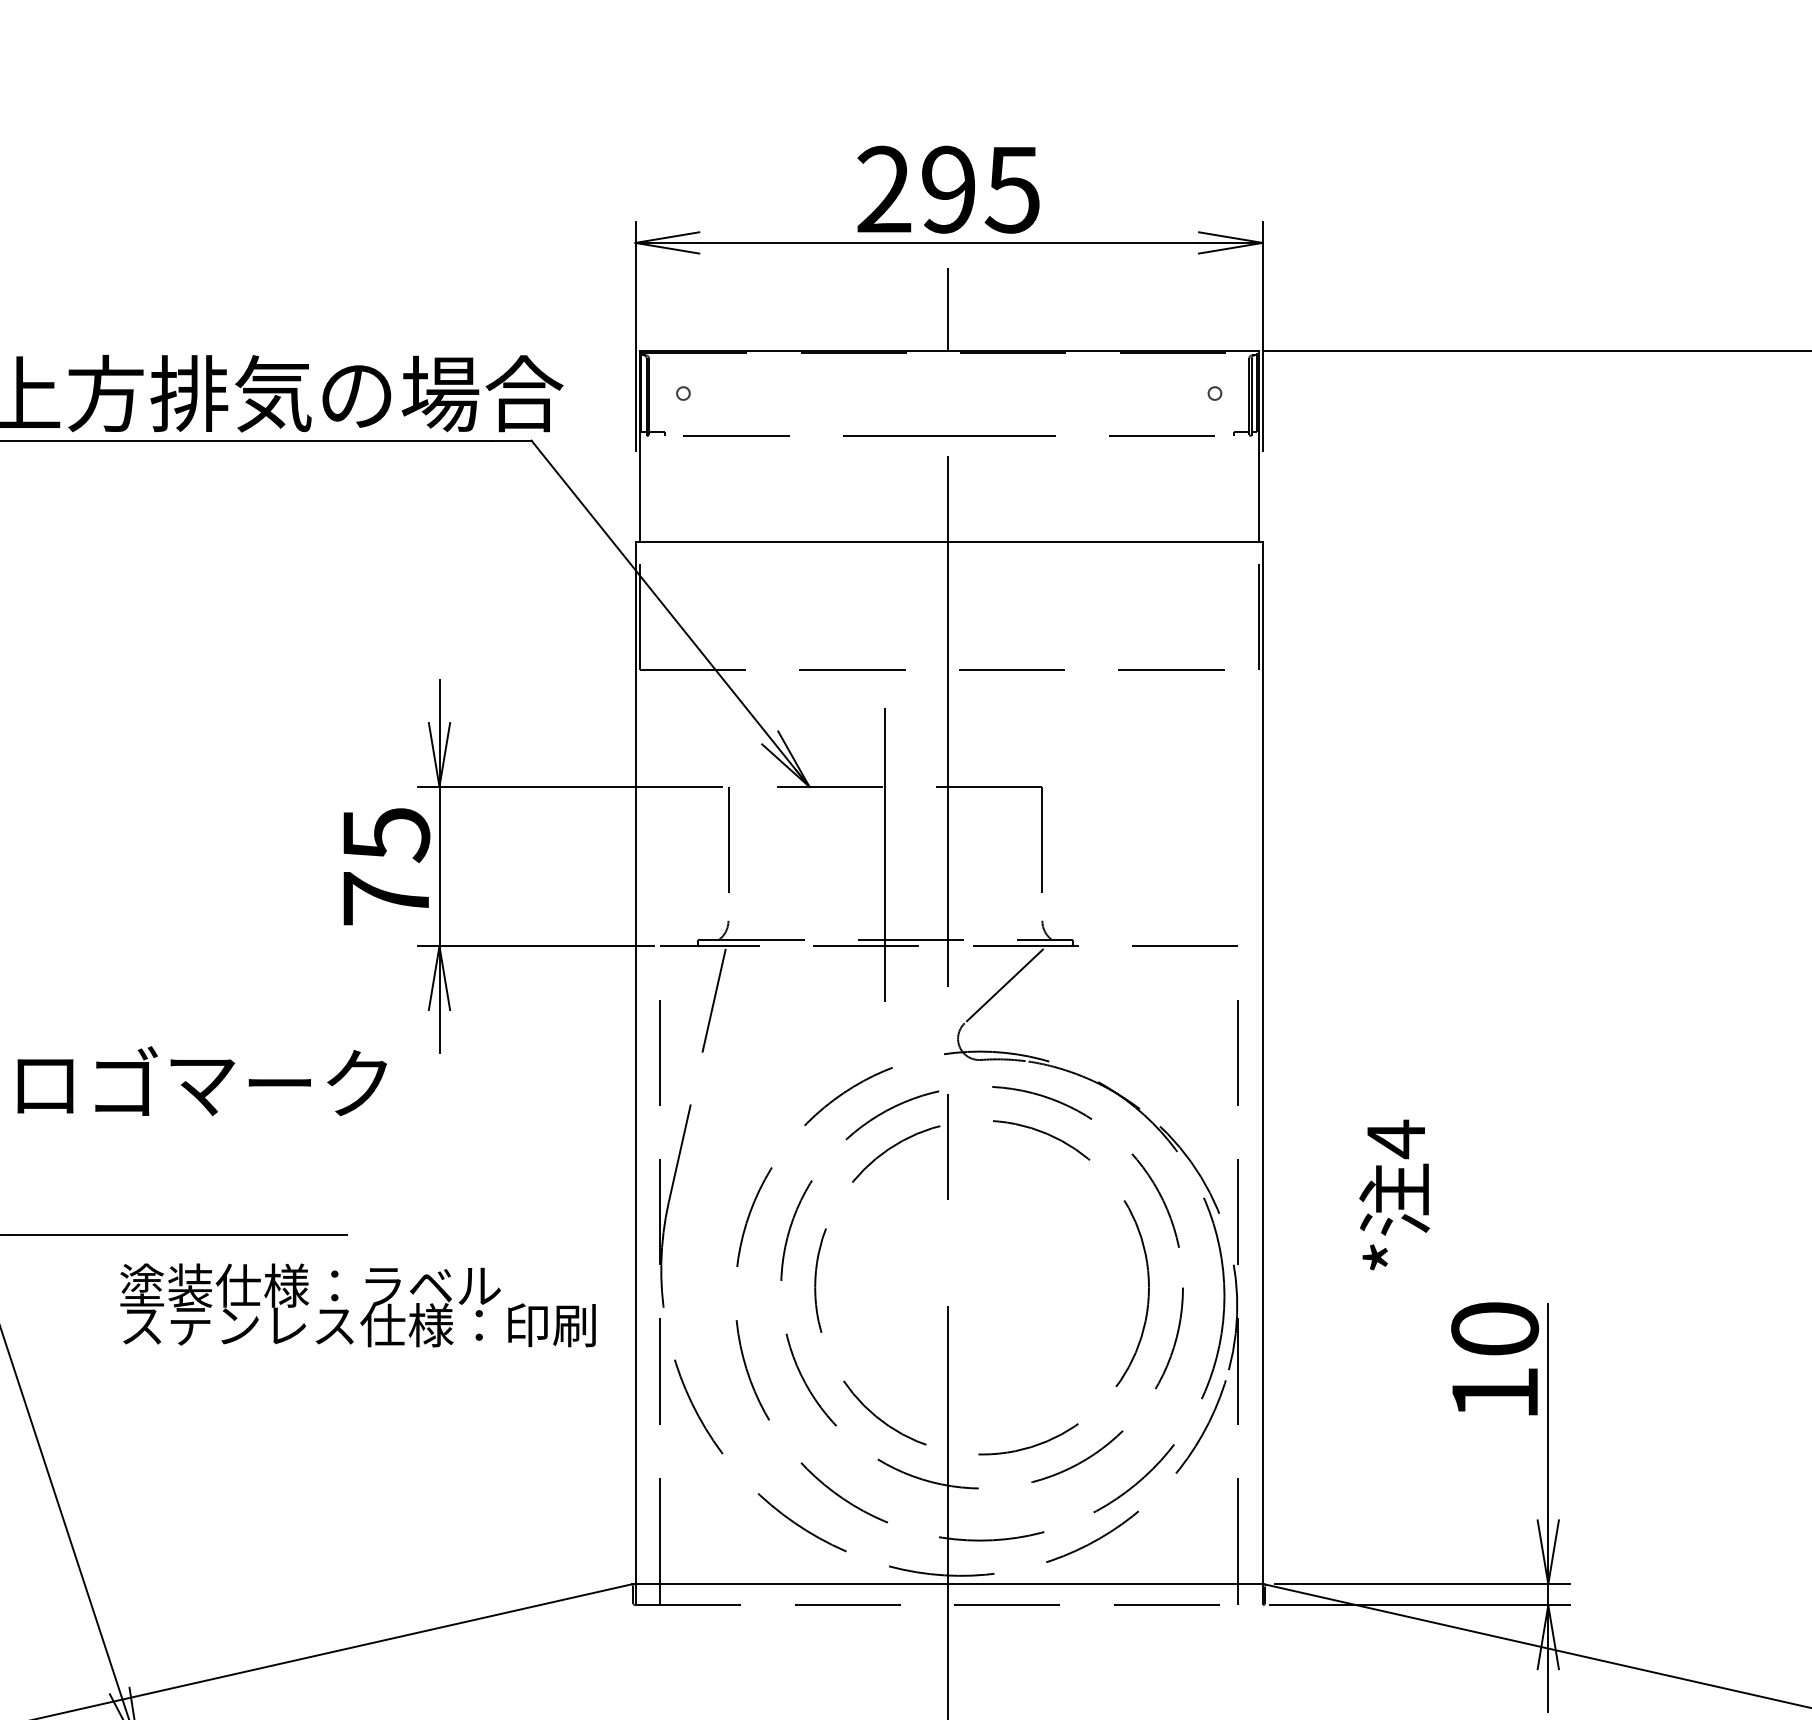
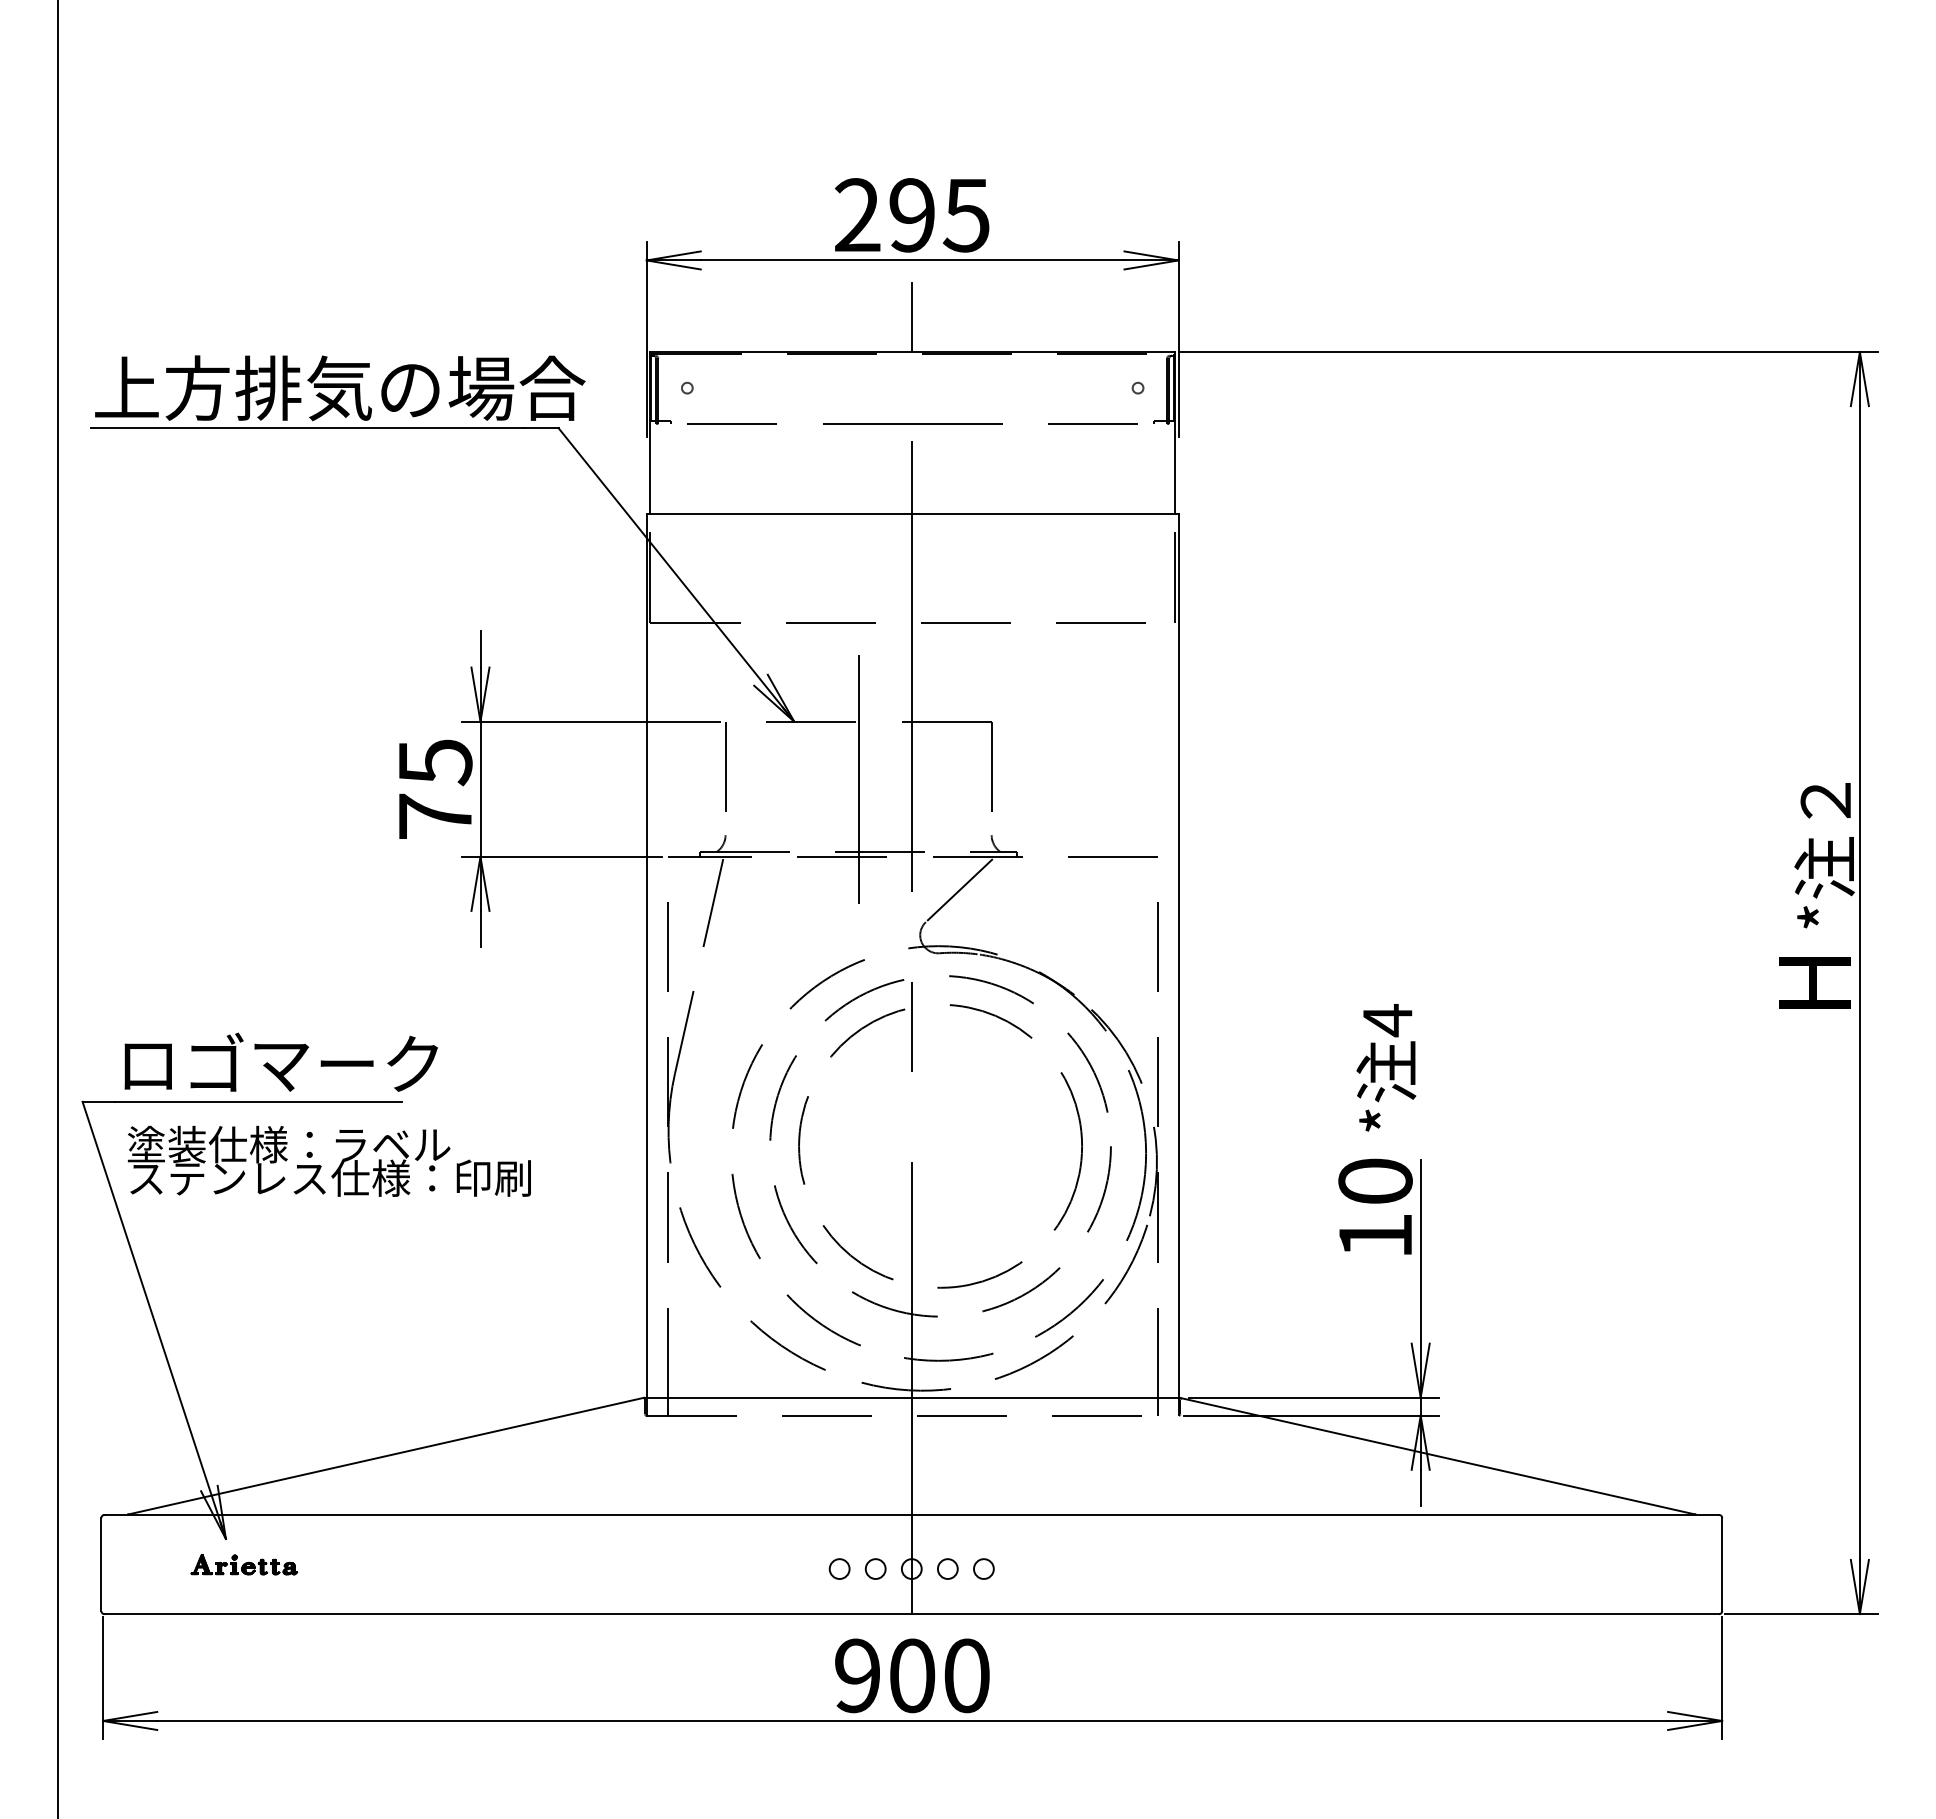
text: (201, 1080) -> (280, 1061), moved
text: (1394, 1194) -> (1386, 1067), moved
text: (356, 1304) -> (328, 1160), moved

